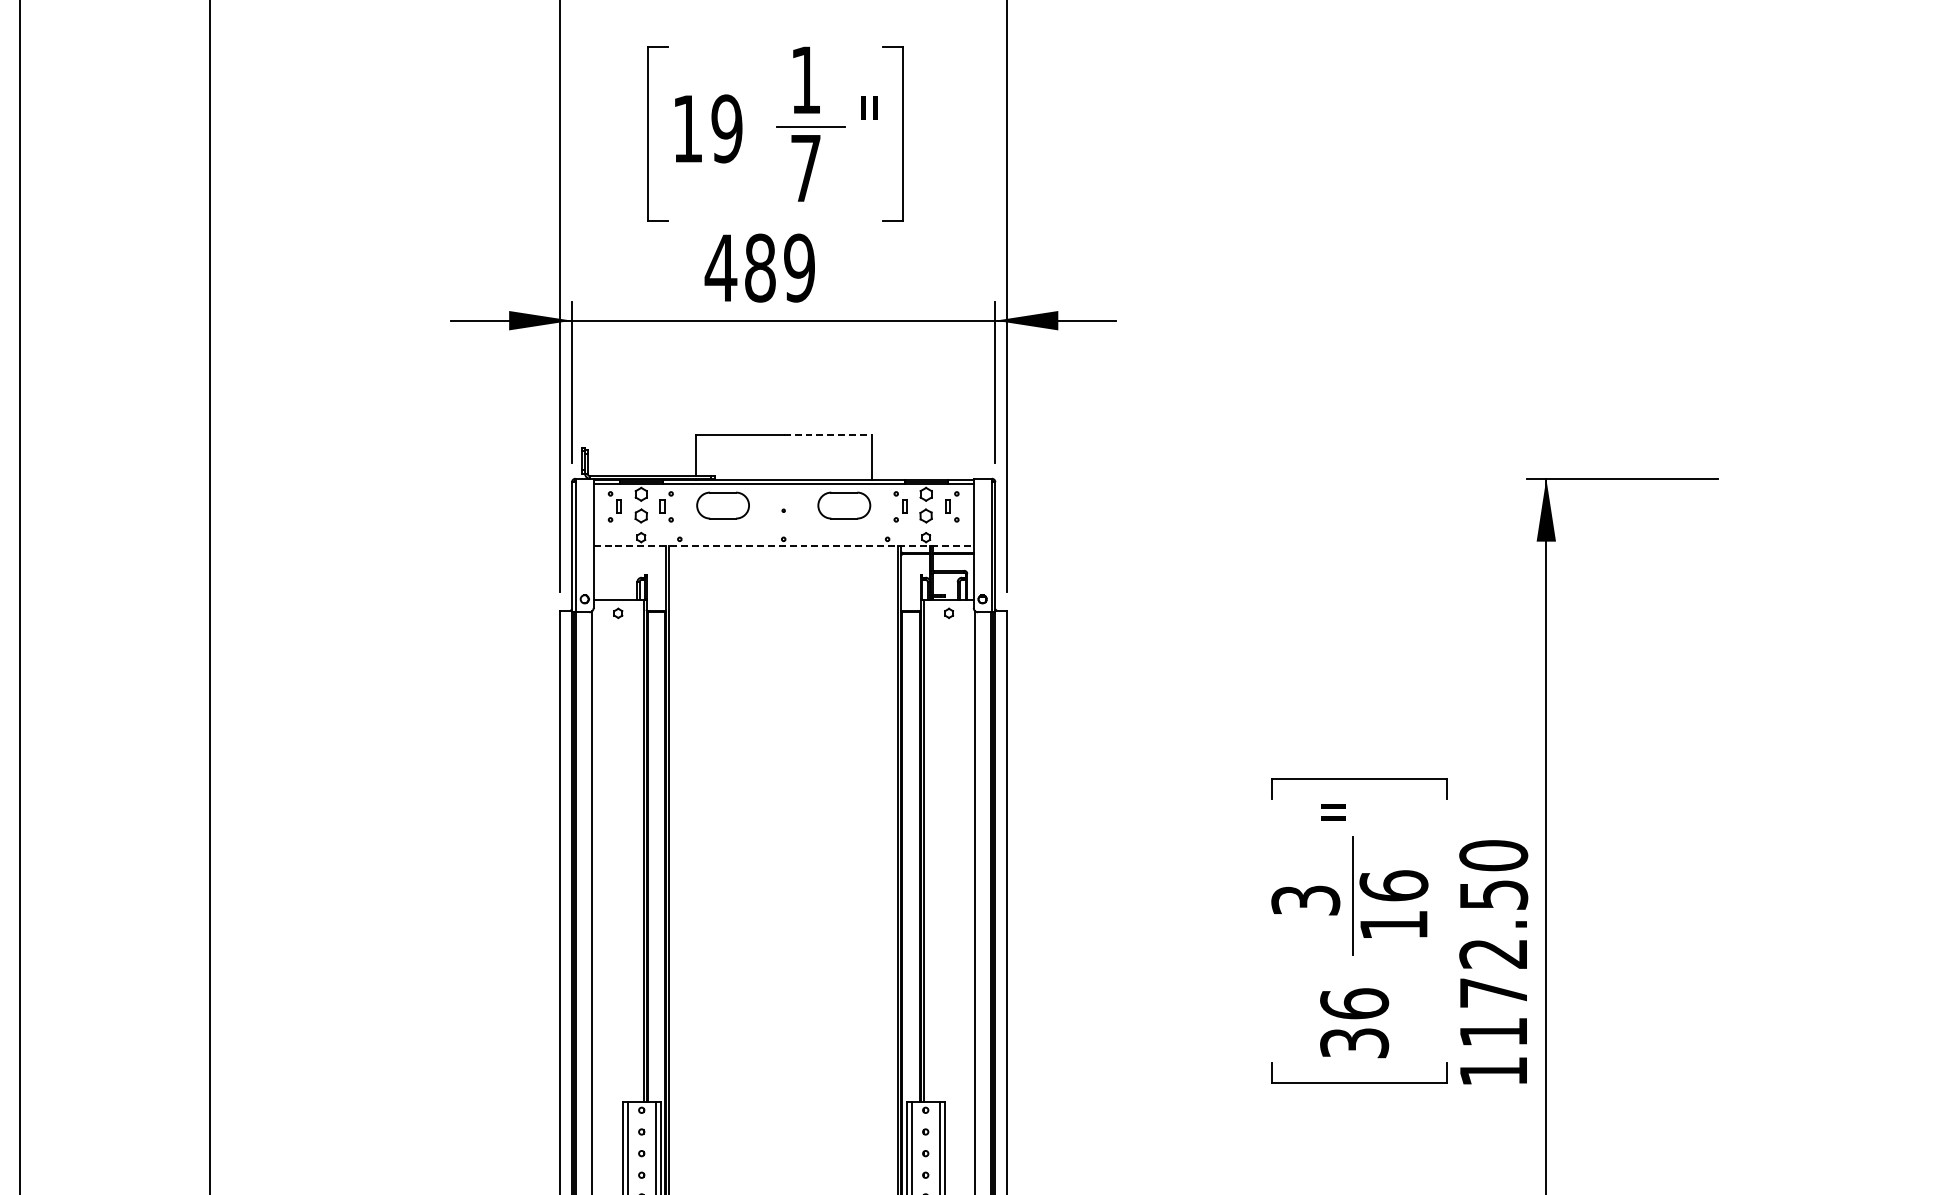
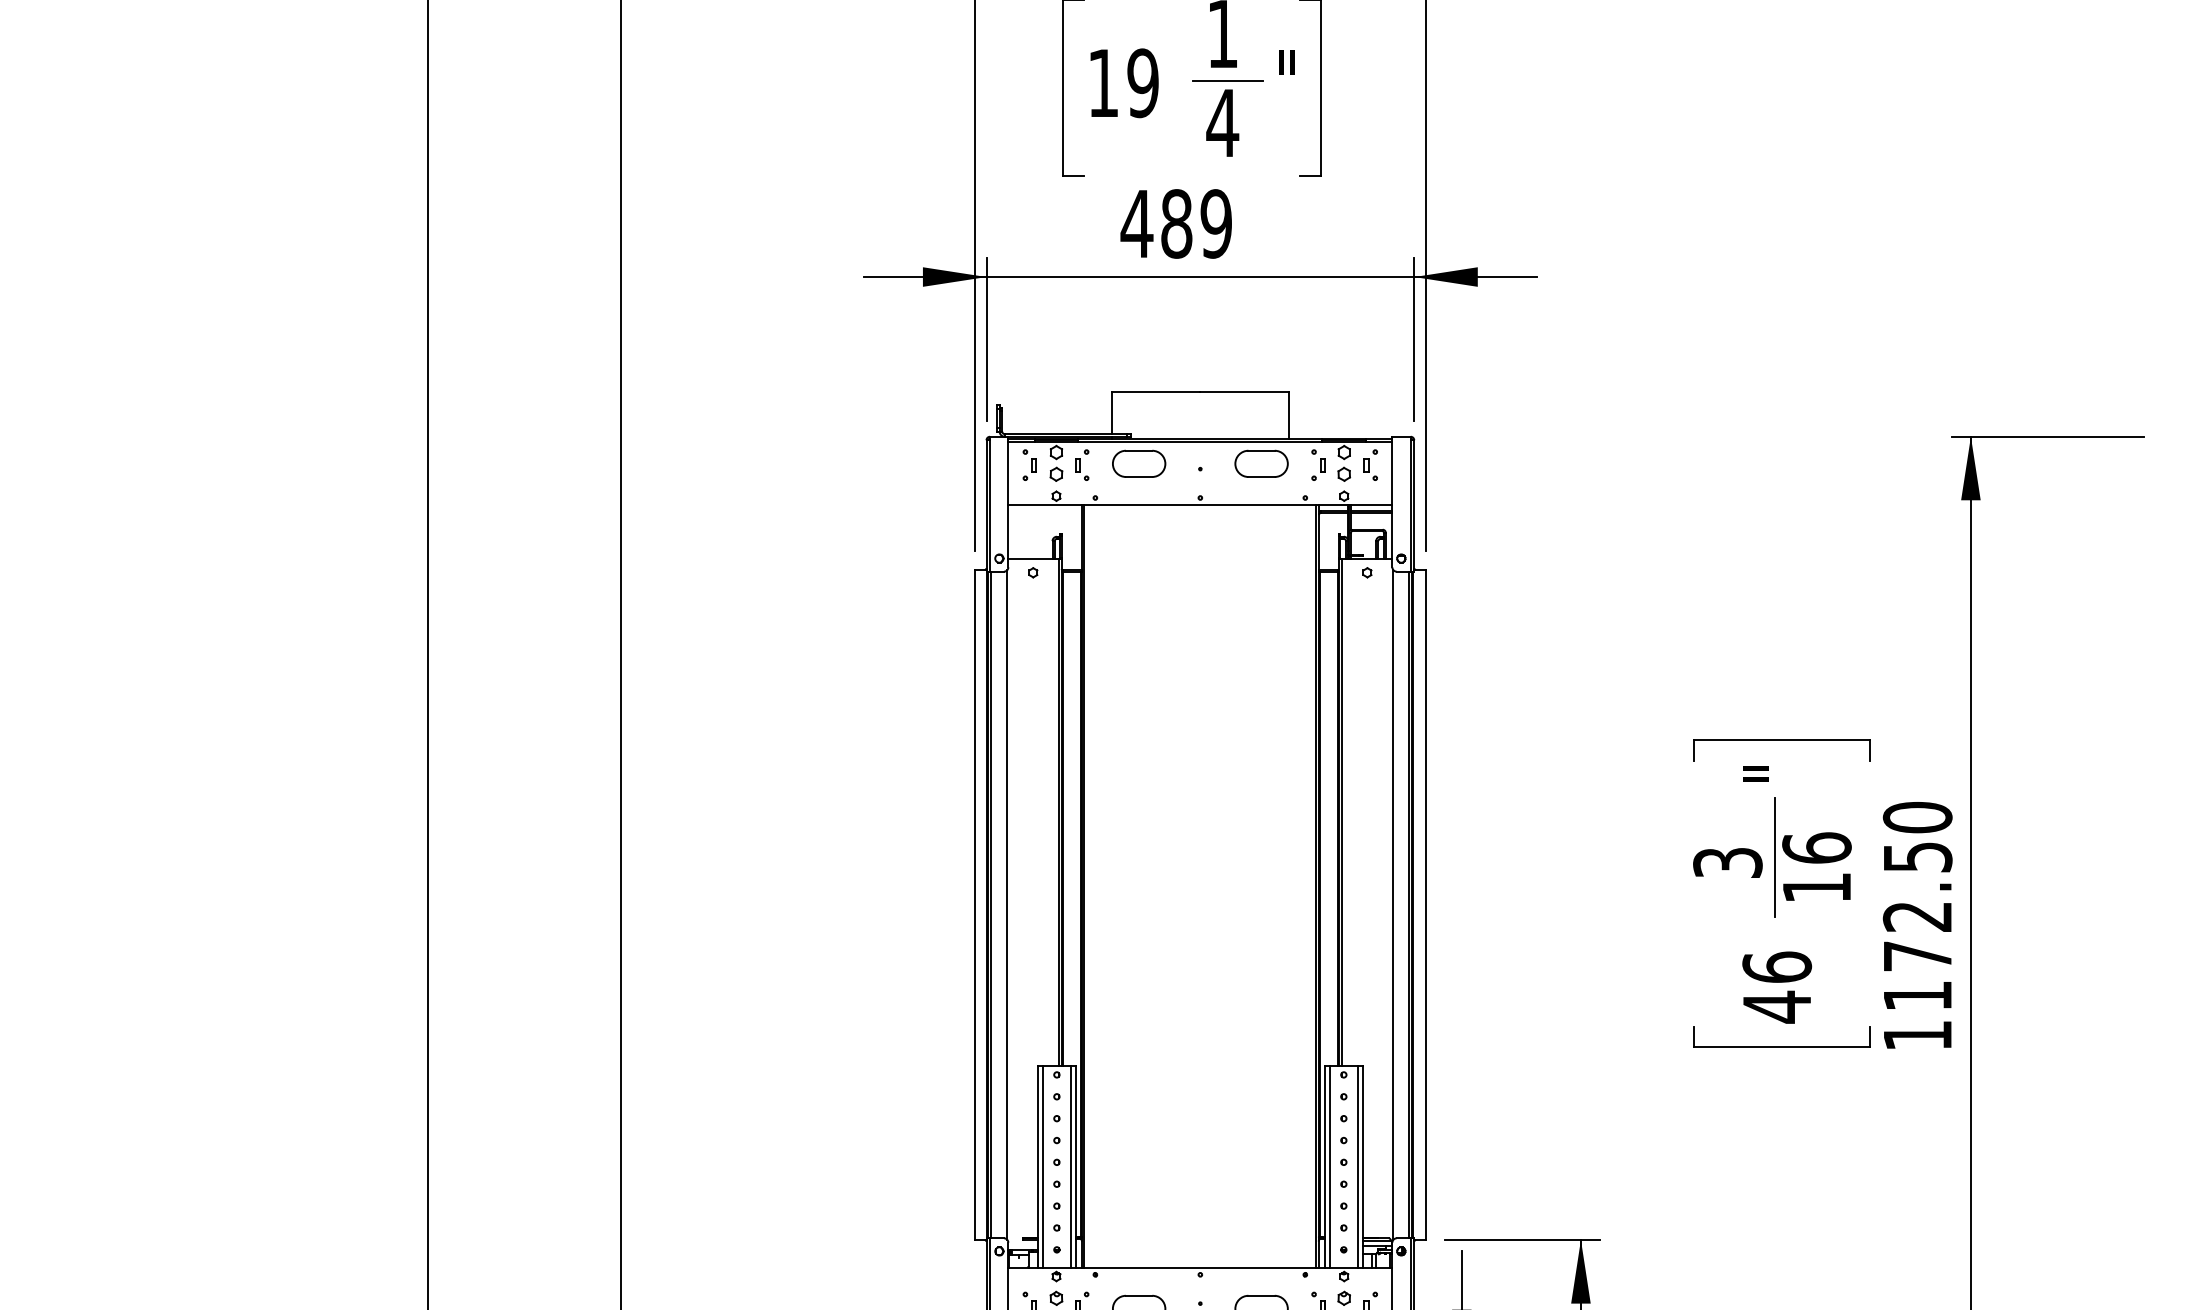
text: (805, 167) -> (1222, 122), 7 -> 4
line: (828, 434) -> (1245, 392), dashed -> solid
line: (783, 546) -> (1200, 505), dashed -> solid
text: (1354, 1042) -> (1777, 1006), 36 -> 46

